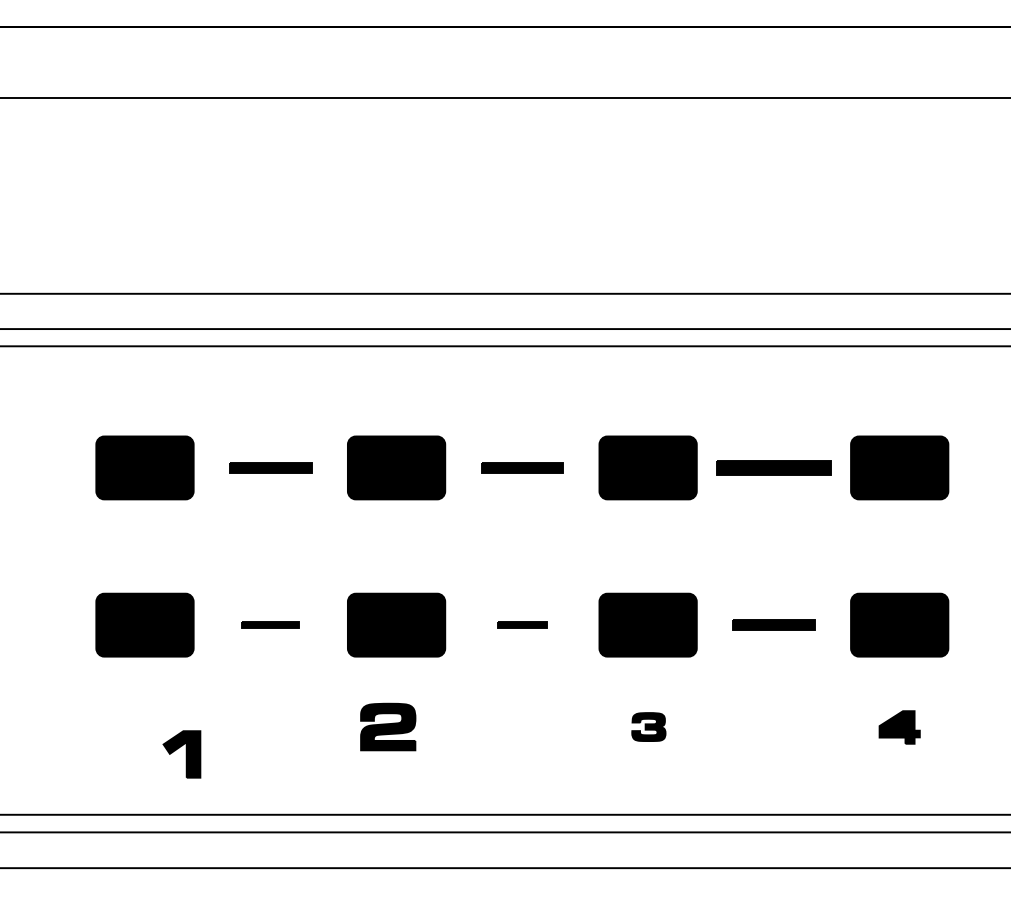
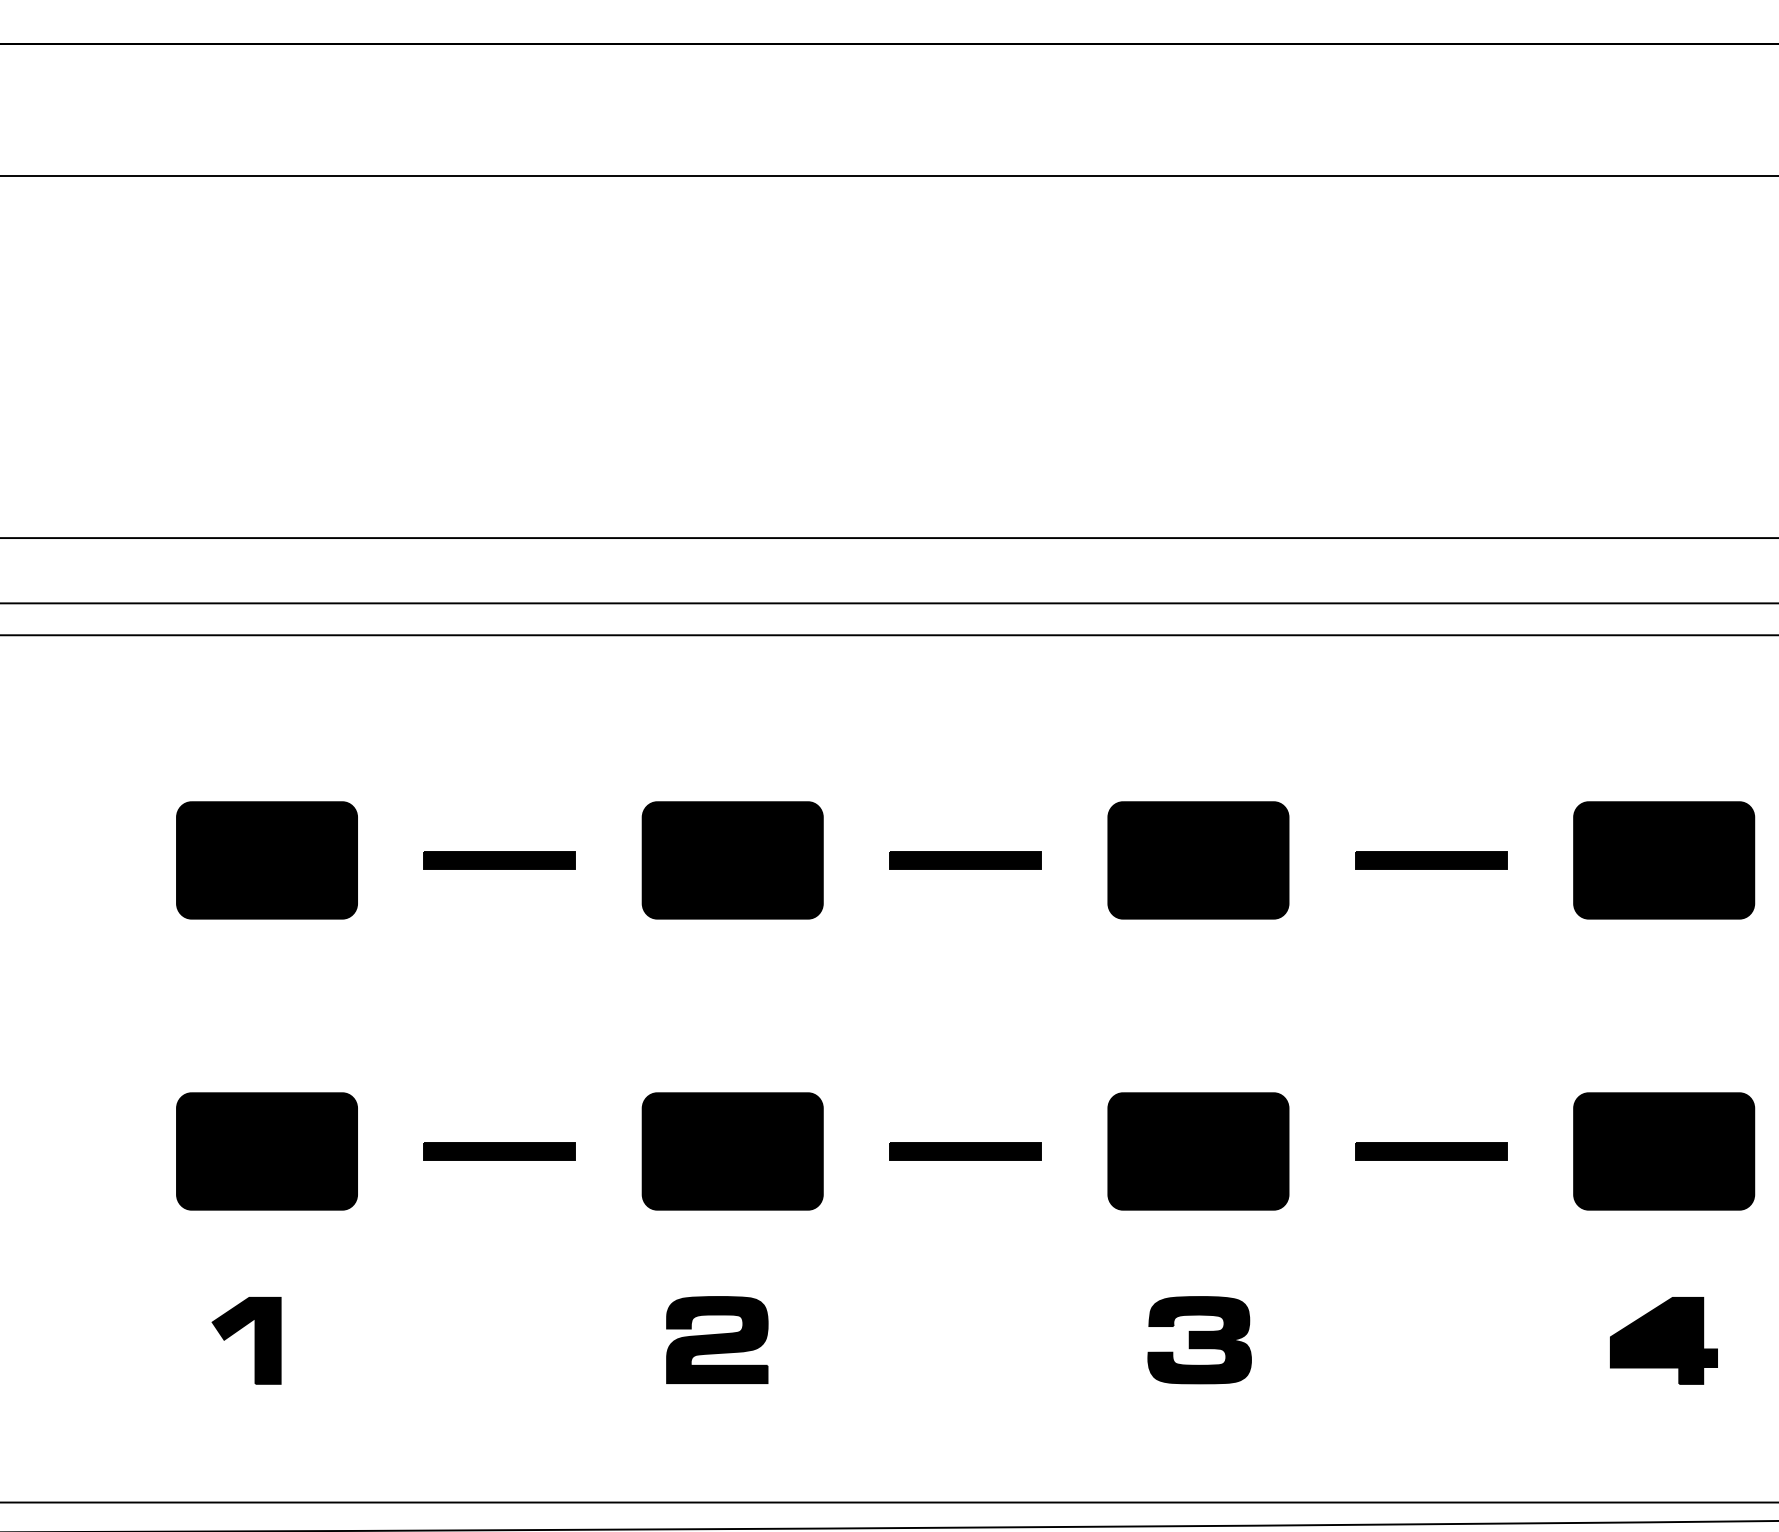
part: (773, 467) -> (1430, 859), size x0.71
part: (270, 624) -> (499, 1150), size x1.43
part: (522, 624) -> (965, 1150), size x1.67
part: (648, 726) -> (1199, 1339), size x1.67
part: (899, 727) -> (1663, 1340), size x1.43
part: (181, 754) -> (245, 1340), moved

